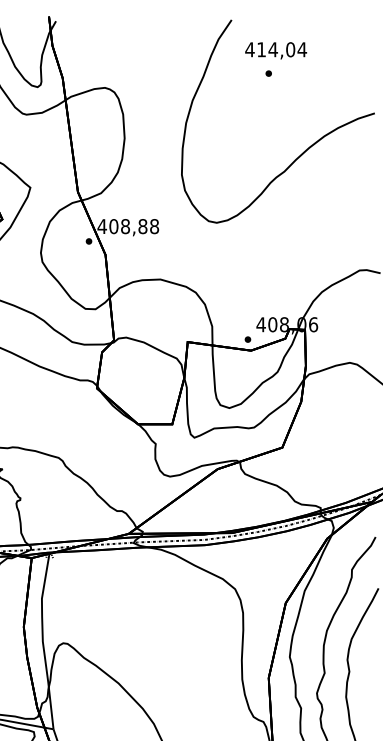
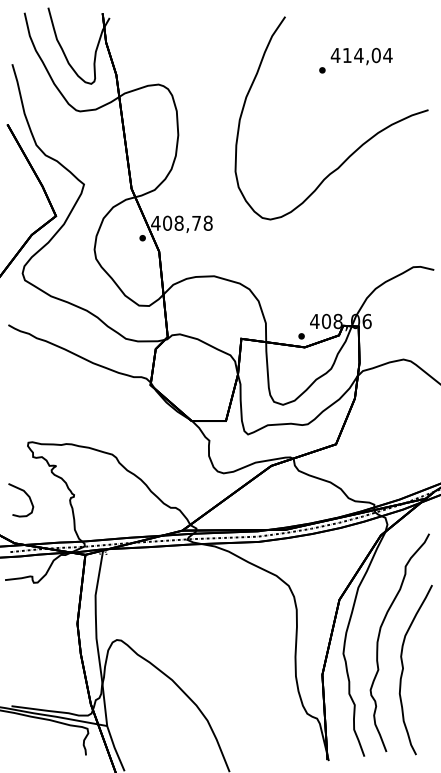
text: (275, 50) -> (361, 56), moved
text: (142, 225) -> (196, 222), 408,88 -> 408,78

